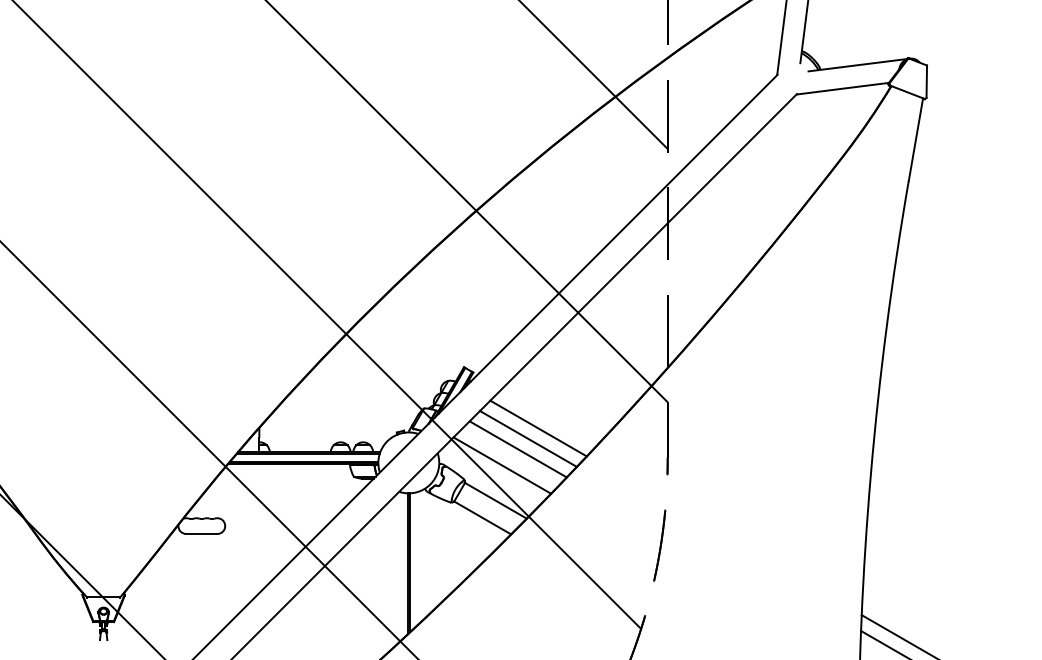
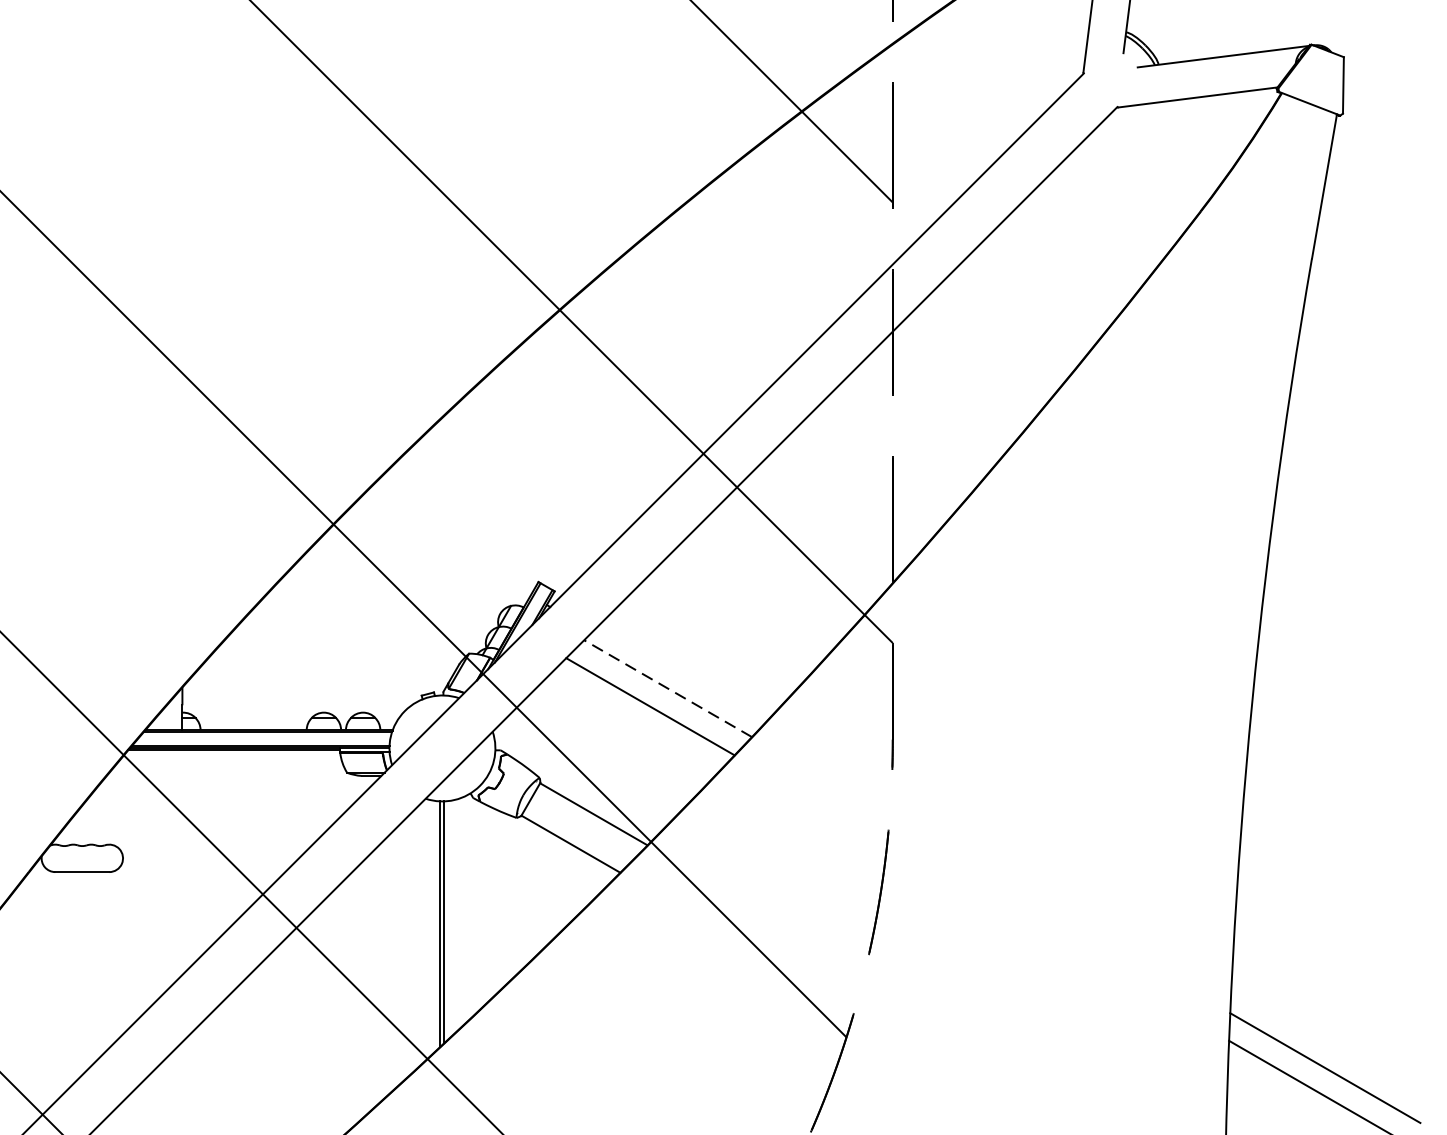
line: (538, 428) -> (668, 688), solid -> dashed
line: (517, 449) -> (631, 725), removed
line: (502, 465) -> (605, 752), removed

